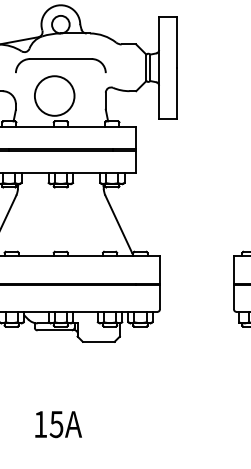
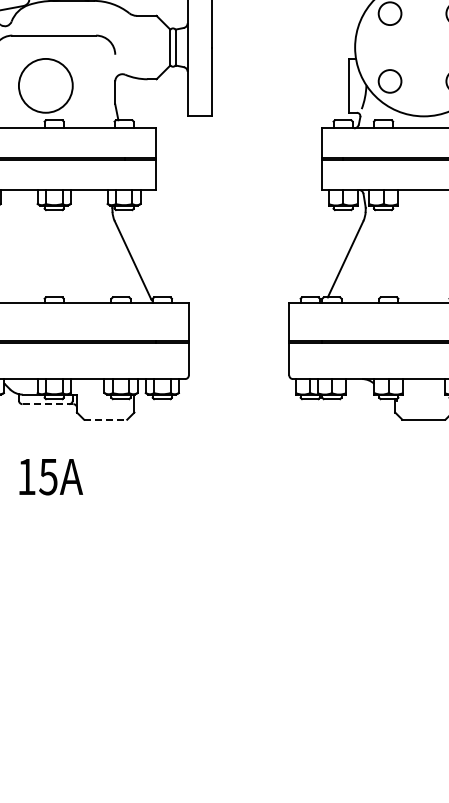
line: (56, 330) -> (48, 404), solid -> dashed
line: (98, 341) -> (105, 419), solid -> dashed
text: (58, 424) -> (50, 477), moved

